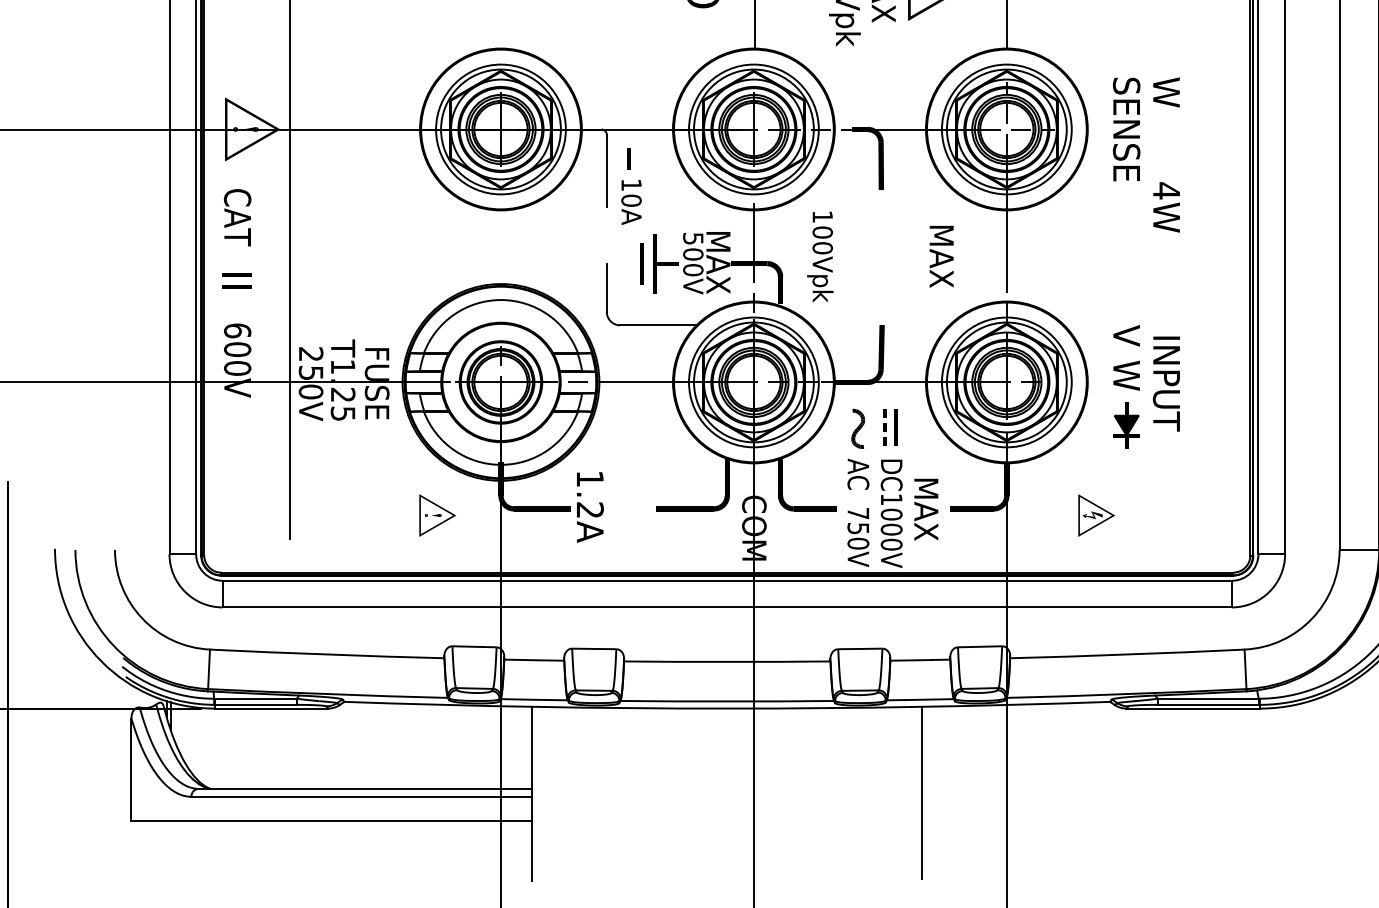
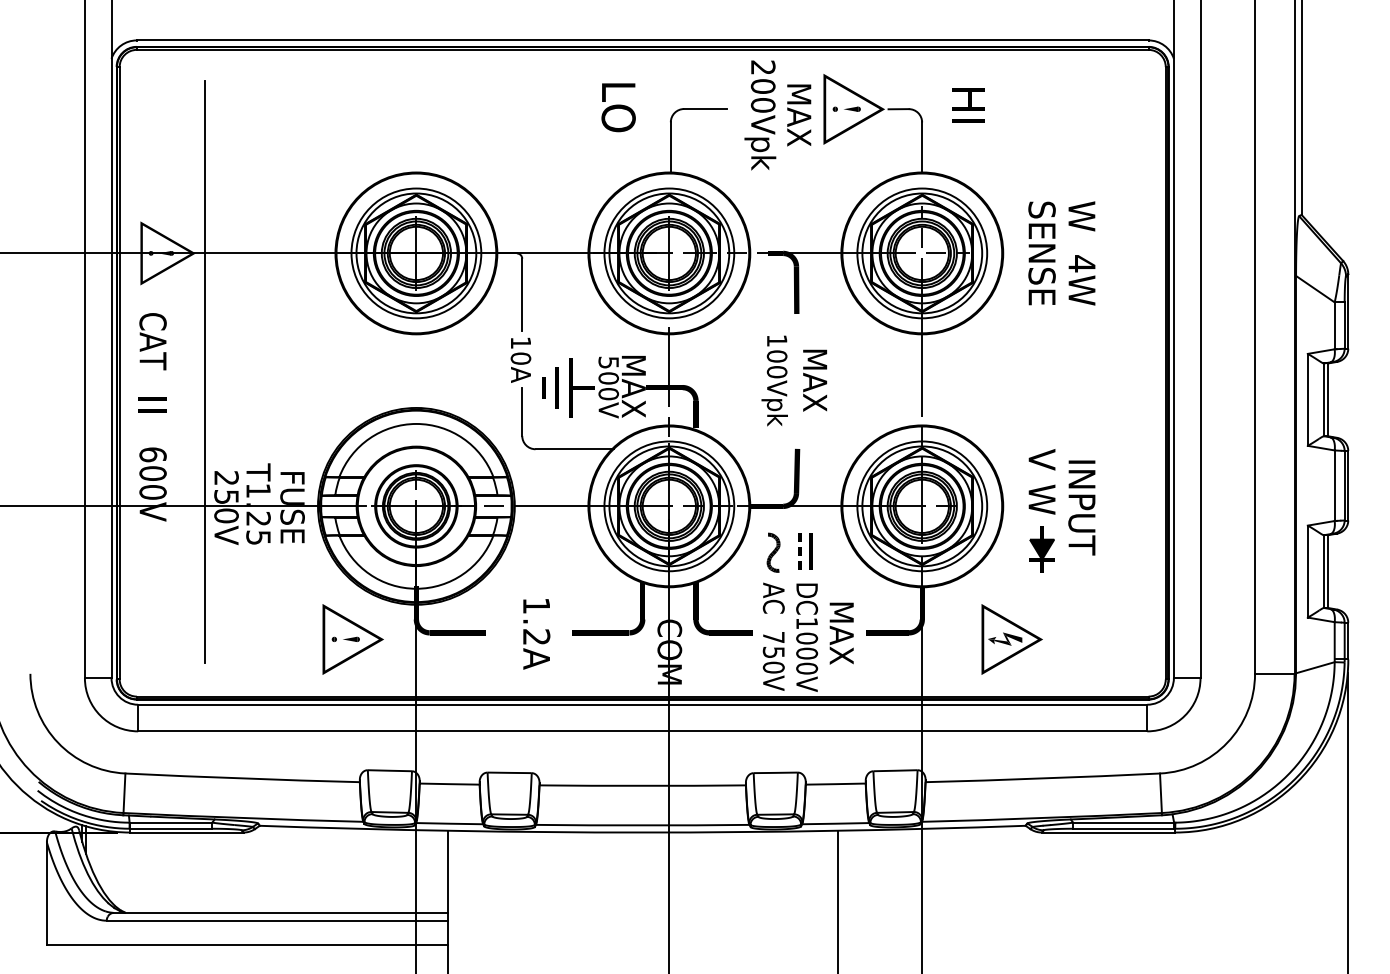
line: (628, 158) -> (543, 387), moved
text: (631, 202) -> (520, 360), moved
text: (1166, 207) -> (1081, 280), moved
text: (820, 256) -> (774, 380), moved
text: (941, 256) -> (814, 380), moved
text: (590, 507) -> (536, 634), moved
part: (437, 515) -> (352, 639), size x1.67
part: (1096, 515) -> (1011, 639), size x1.67

